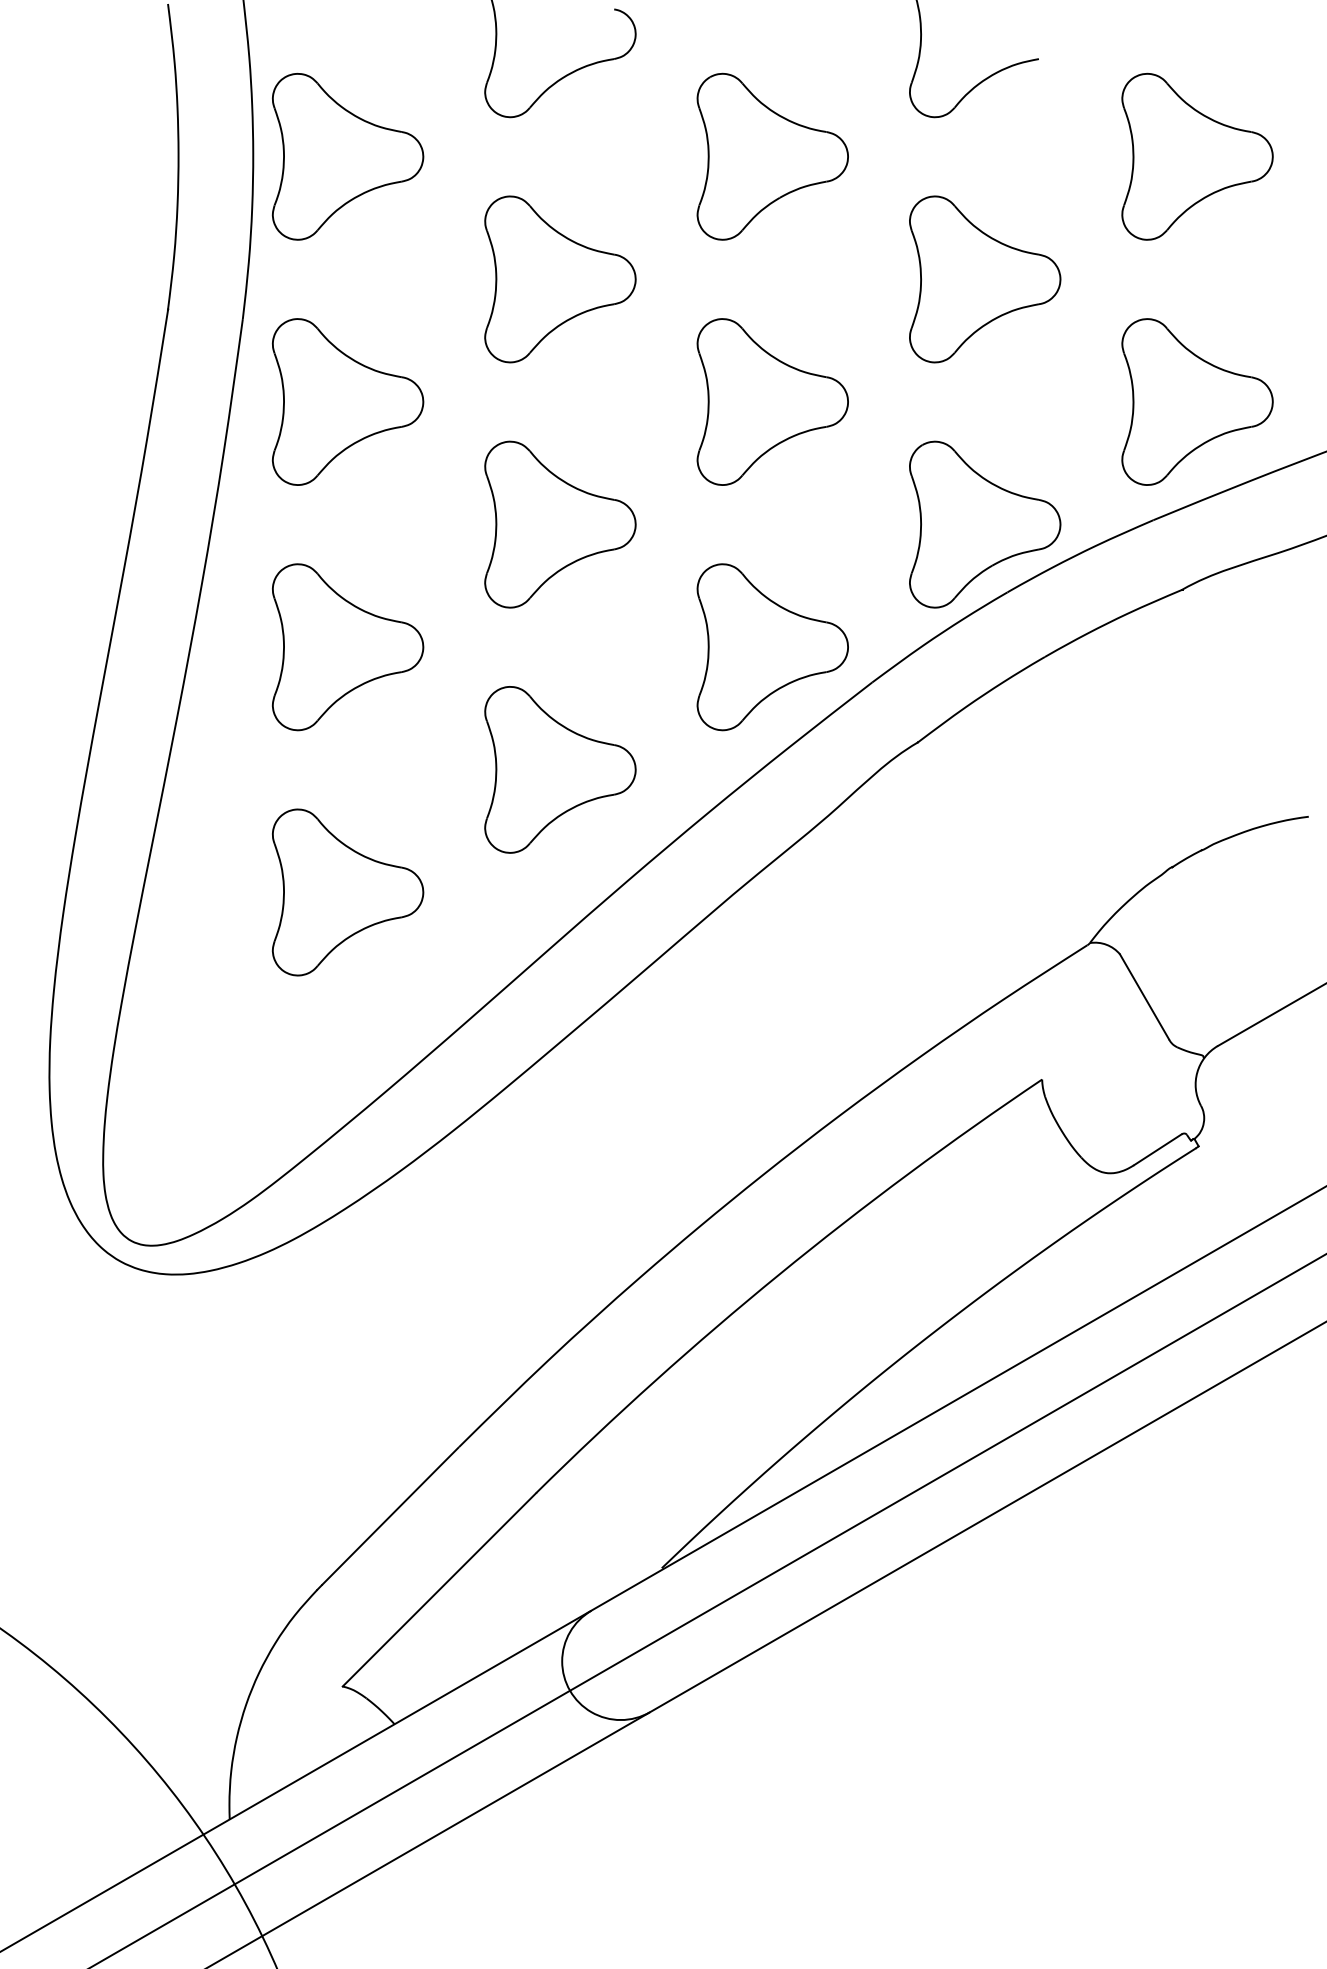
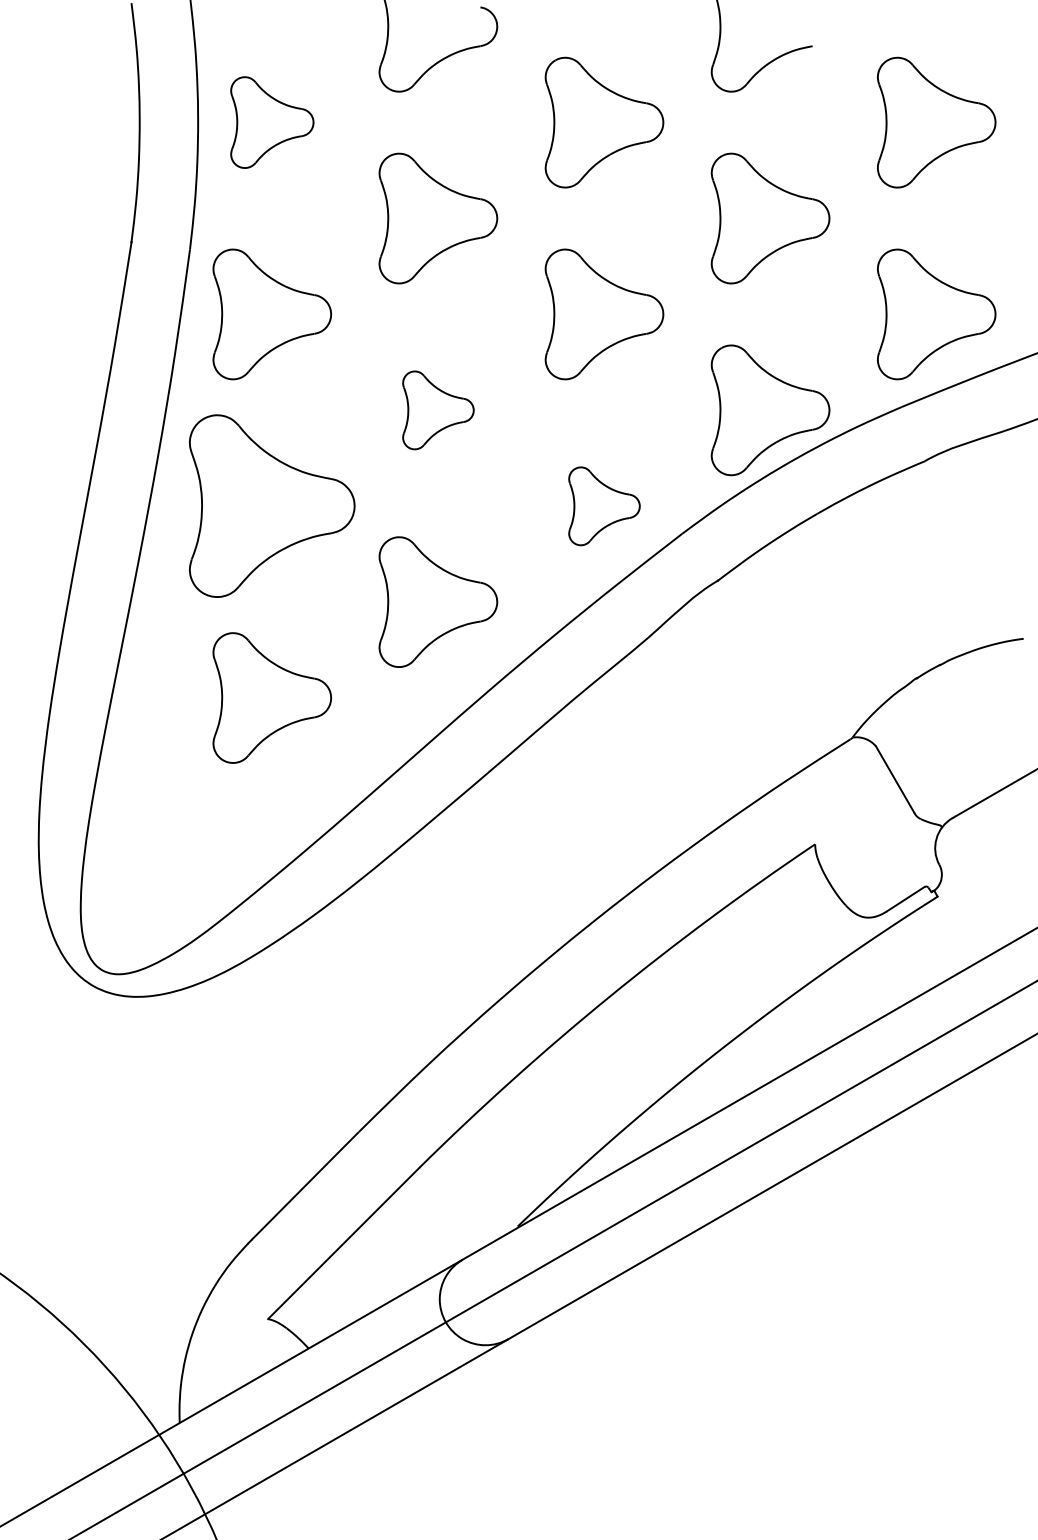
part: (348, 156) -> (272, 122), size x0.7
part: (560, 524) -> (438, 410), size x0.6
part: (348, 647) -> (272, 506), size x1.4
part: (772, 647) -> (604, 506), size x0.6

